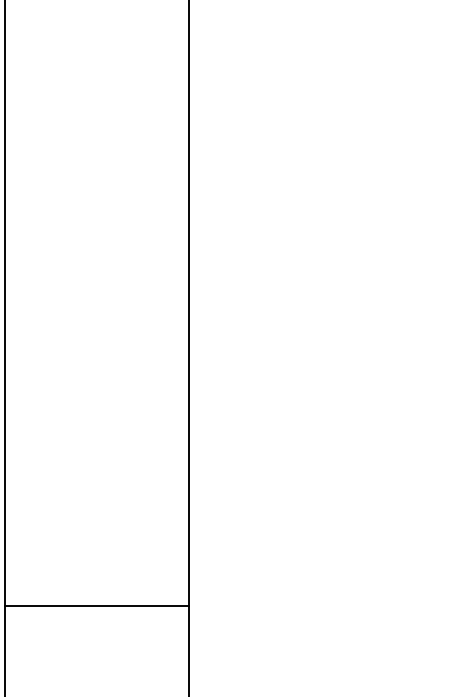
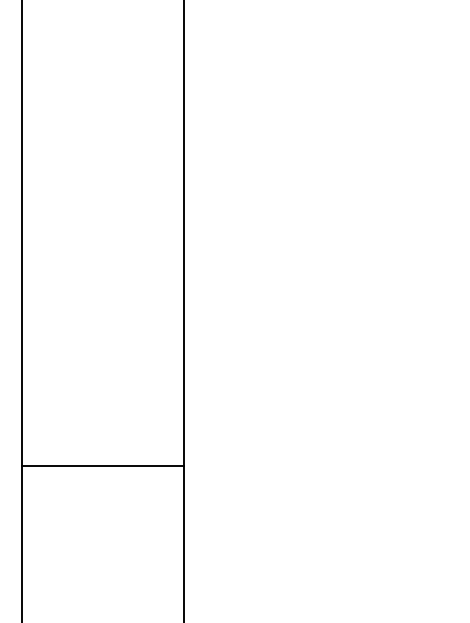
line: (96, 606) -> (102, 466), moved

